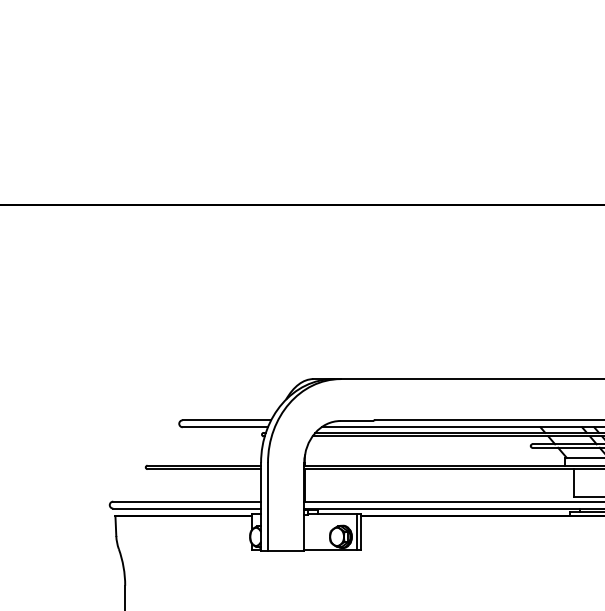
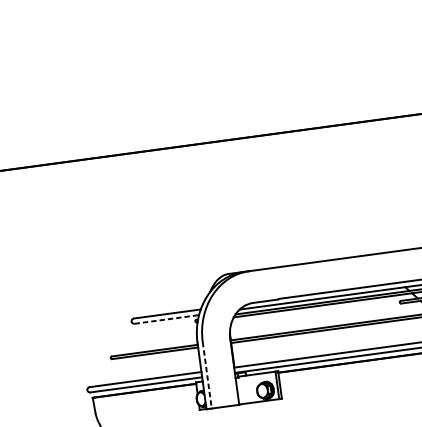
line: (225, 427) -> (166, 319), solid -> dashed
line: (268, 506) -> (207, 374), solid -> dashed

